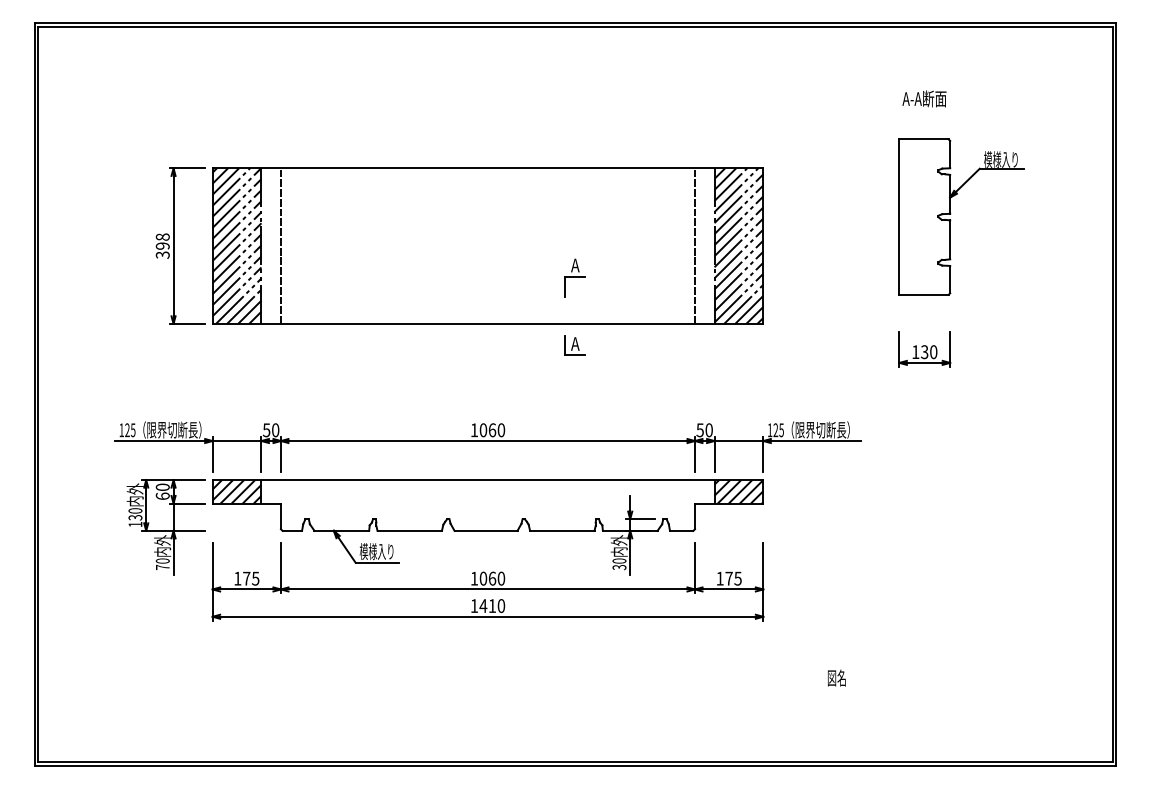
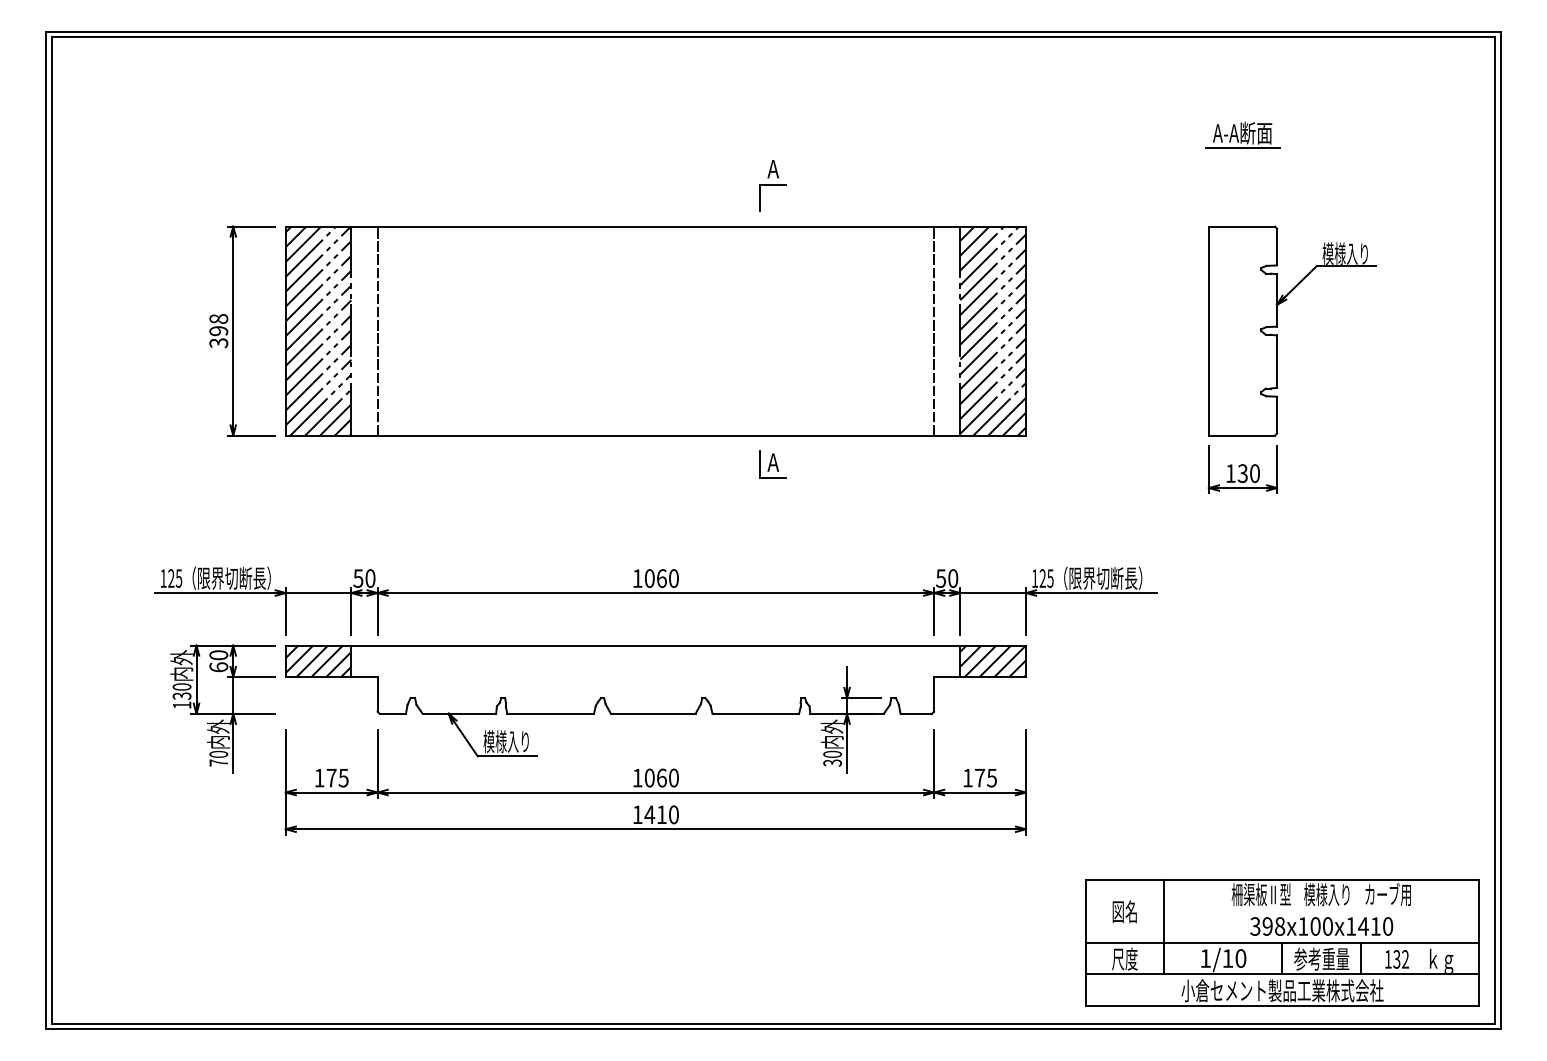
line: (924, 109) -> (1242, 147), added
part: (950, 214) -> (1277, 327), moved
part: (574, 277) -> (772, 185), moved
part: (954, 701) -> (1282, 942), added

